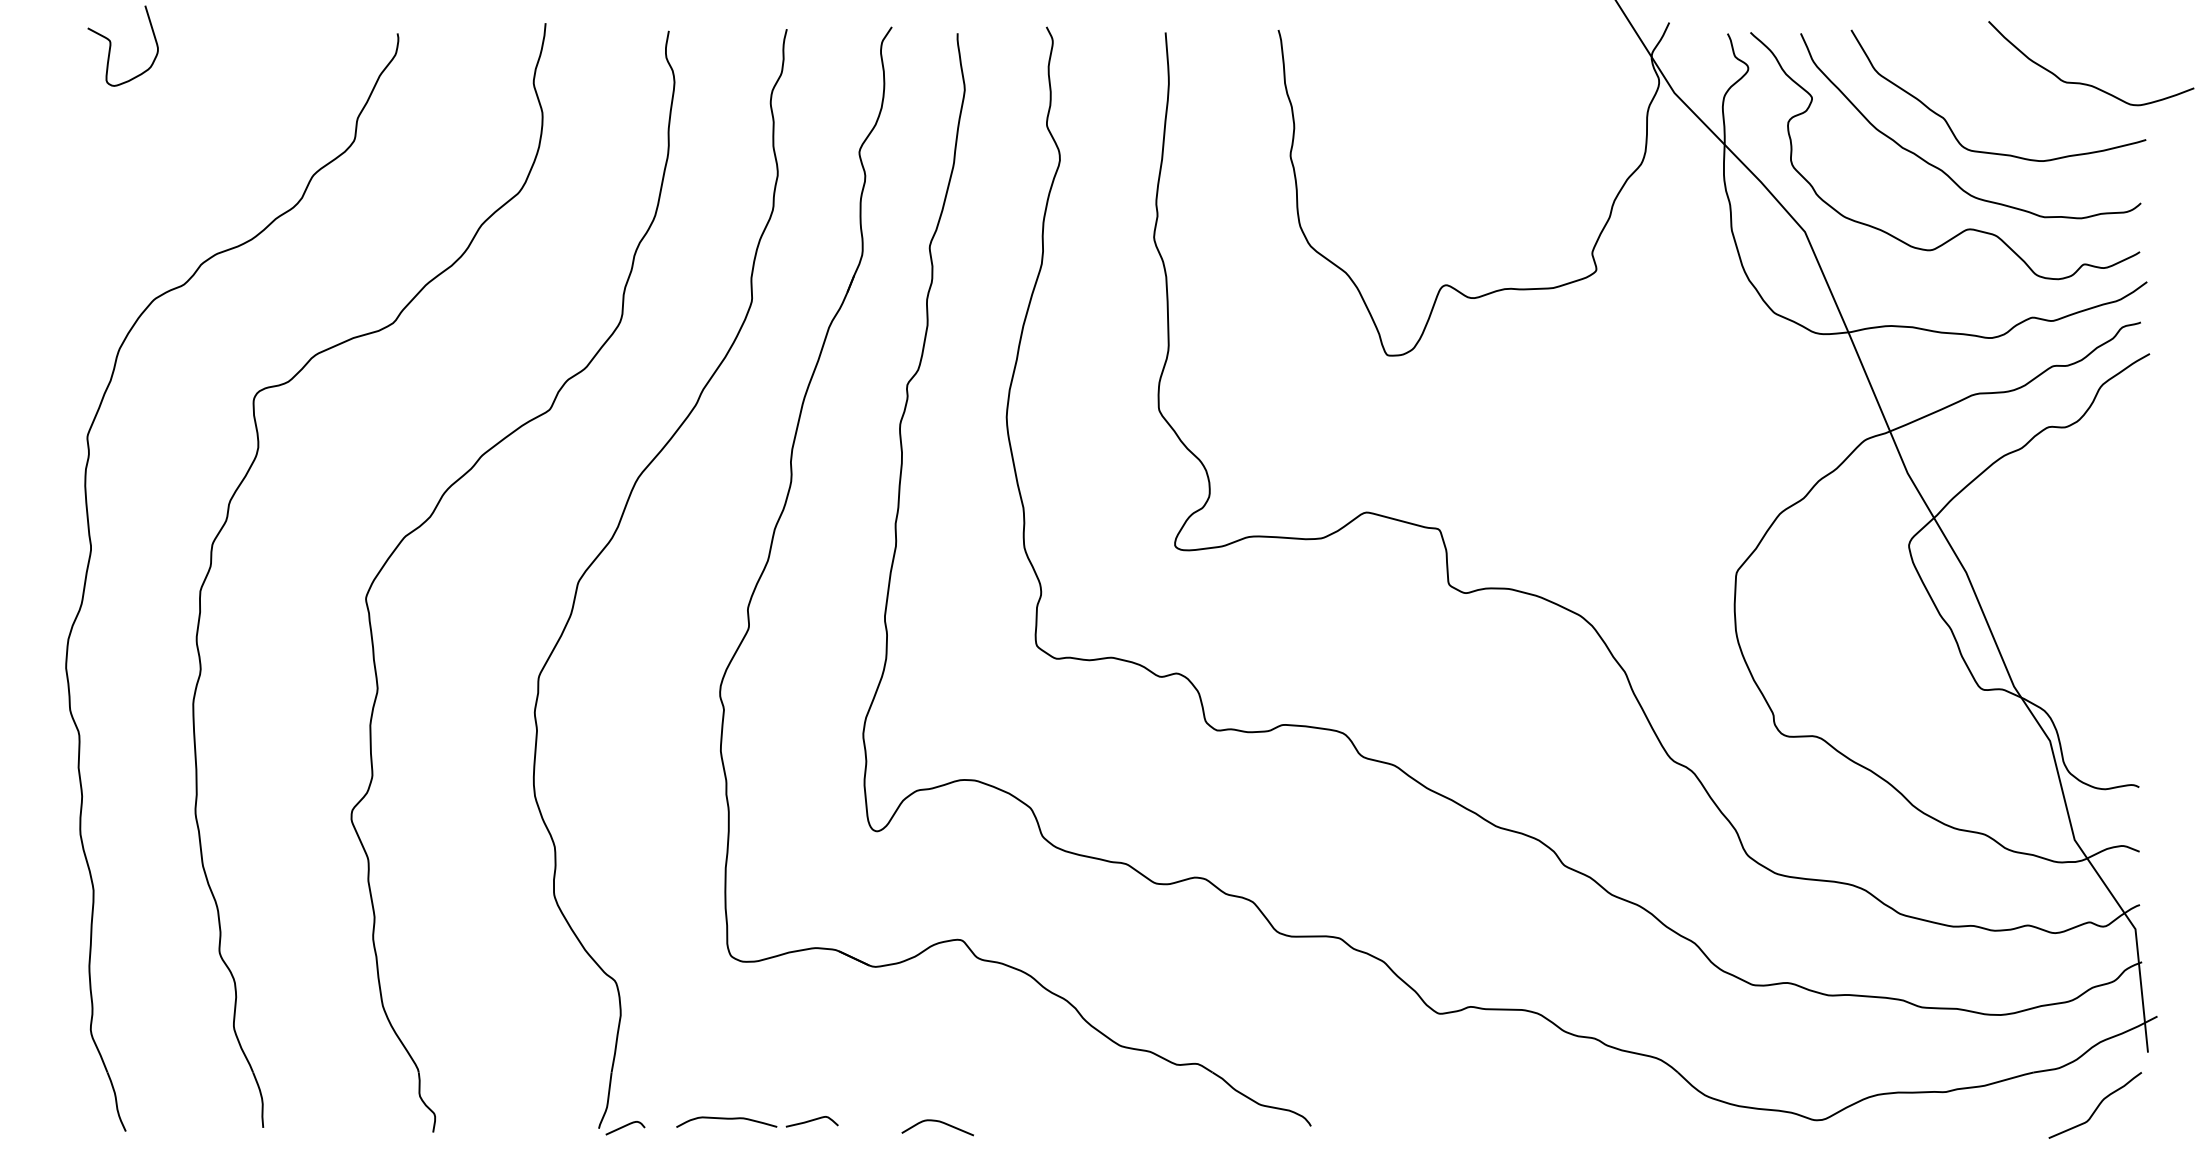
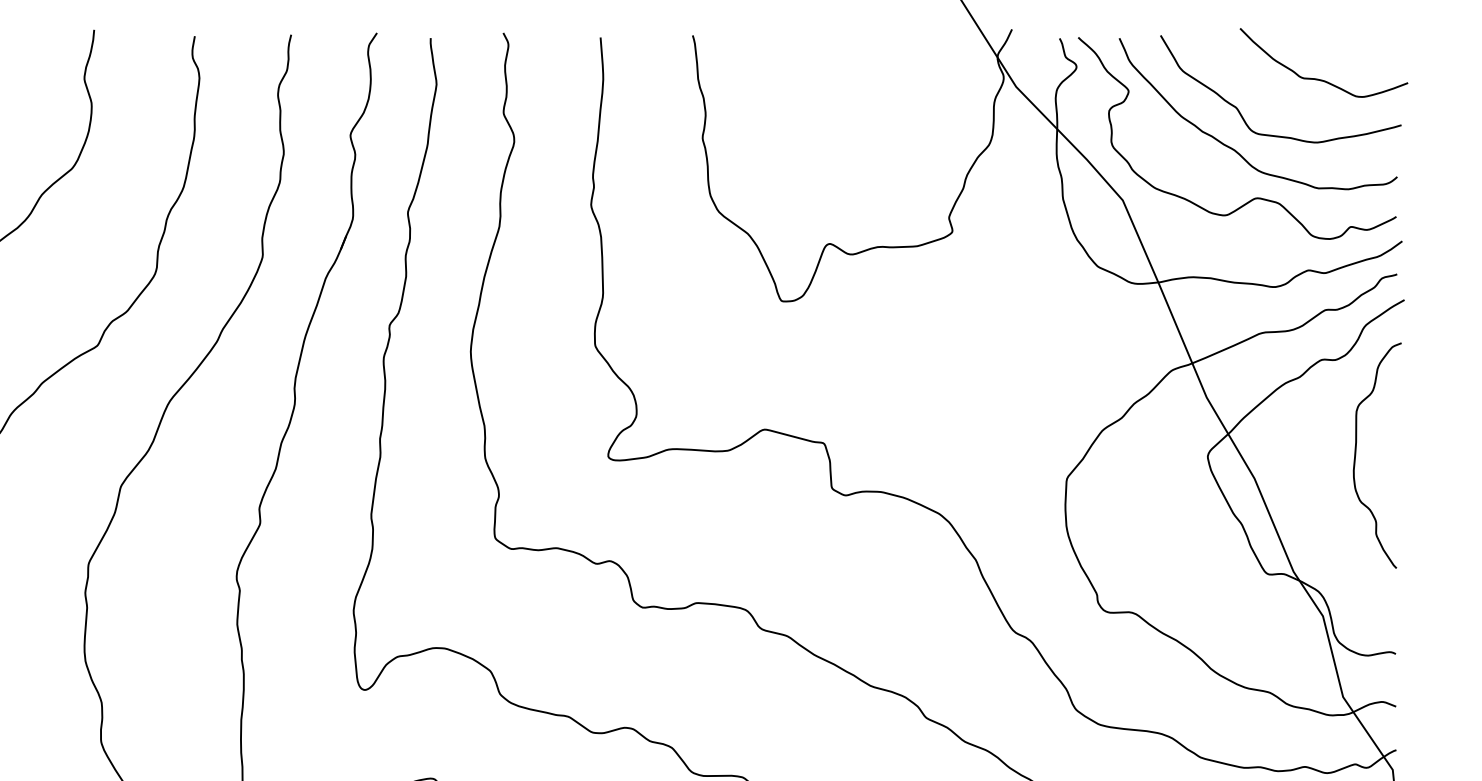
curve: (2086, 83) -> (1320, 79), moved
curve: (2090, 544) -> (1356, 455), added

